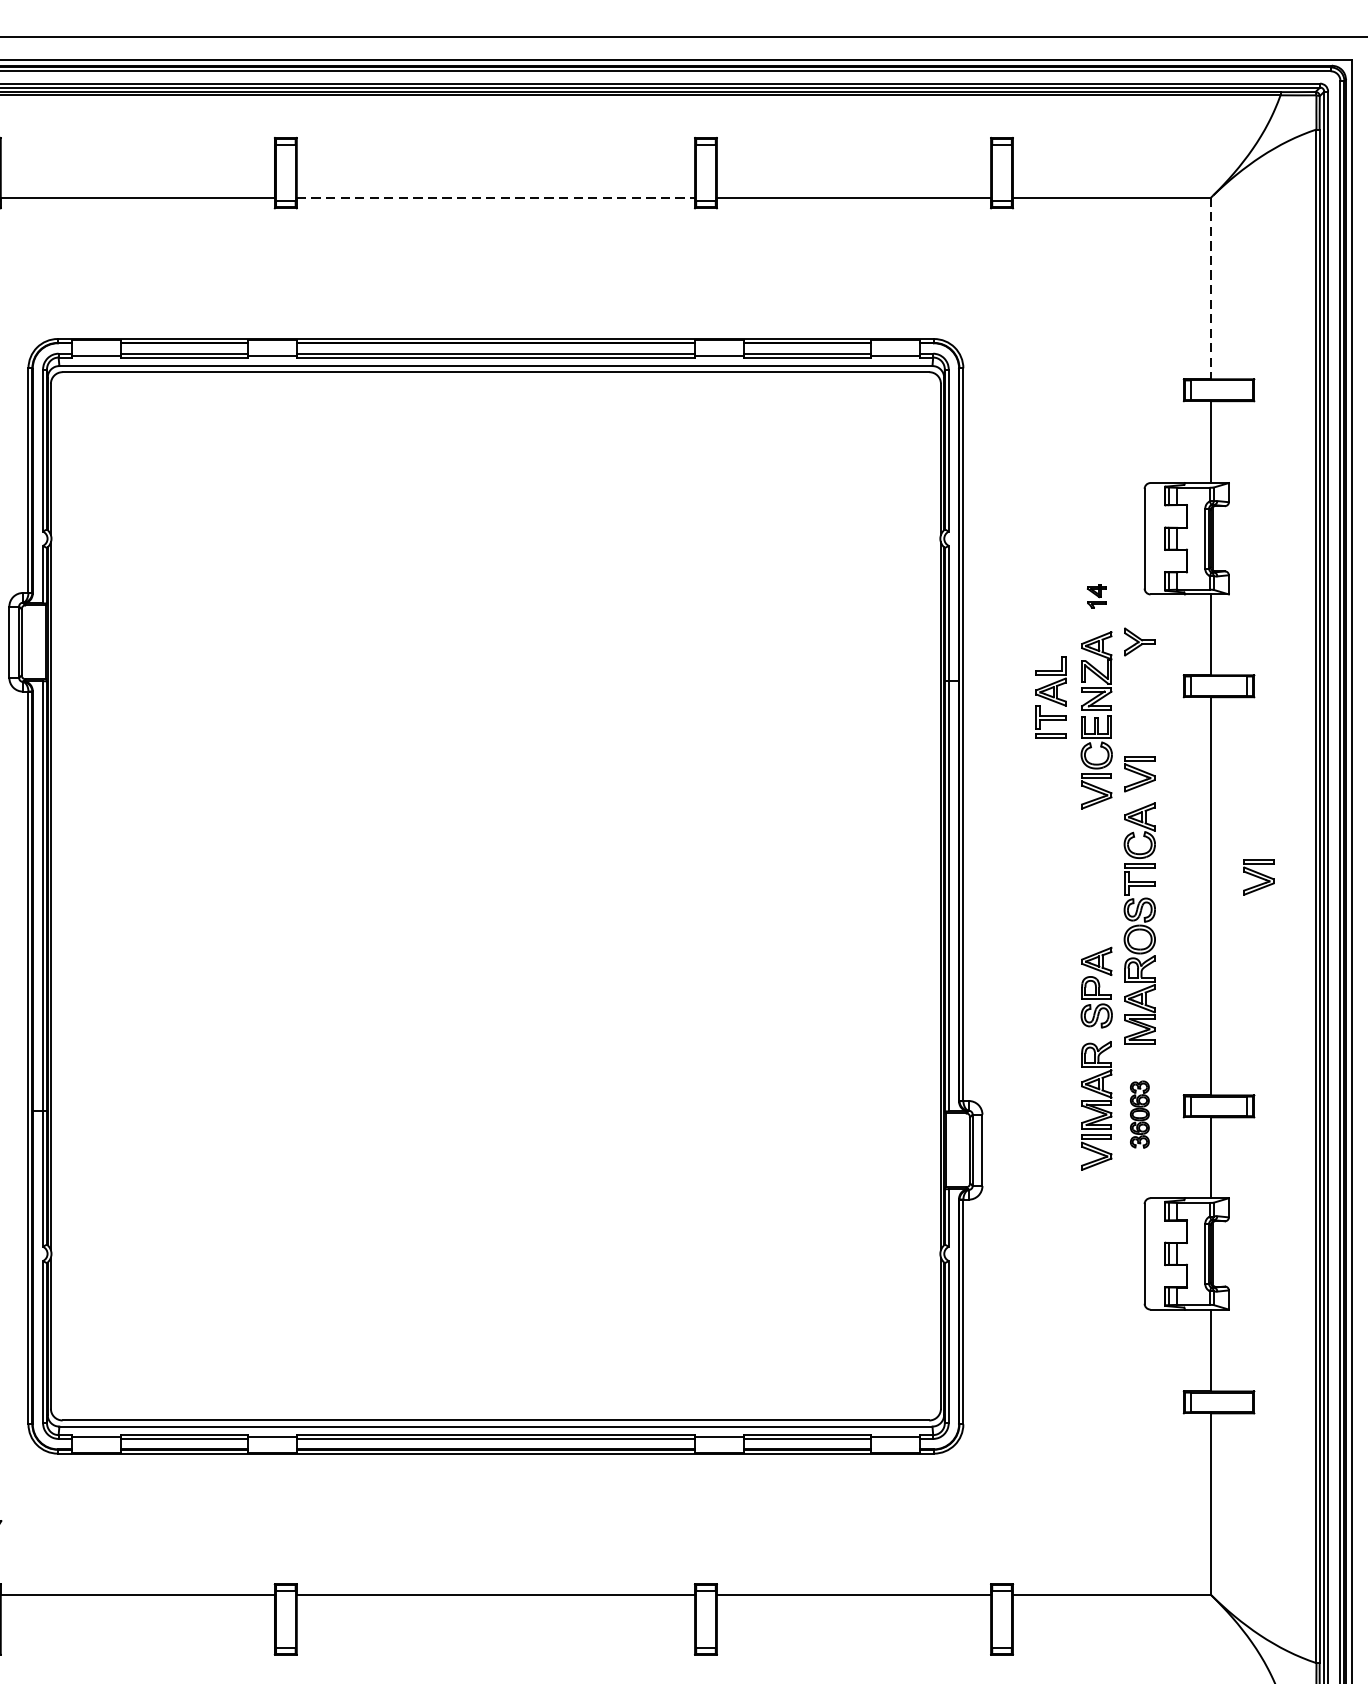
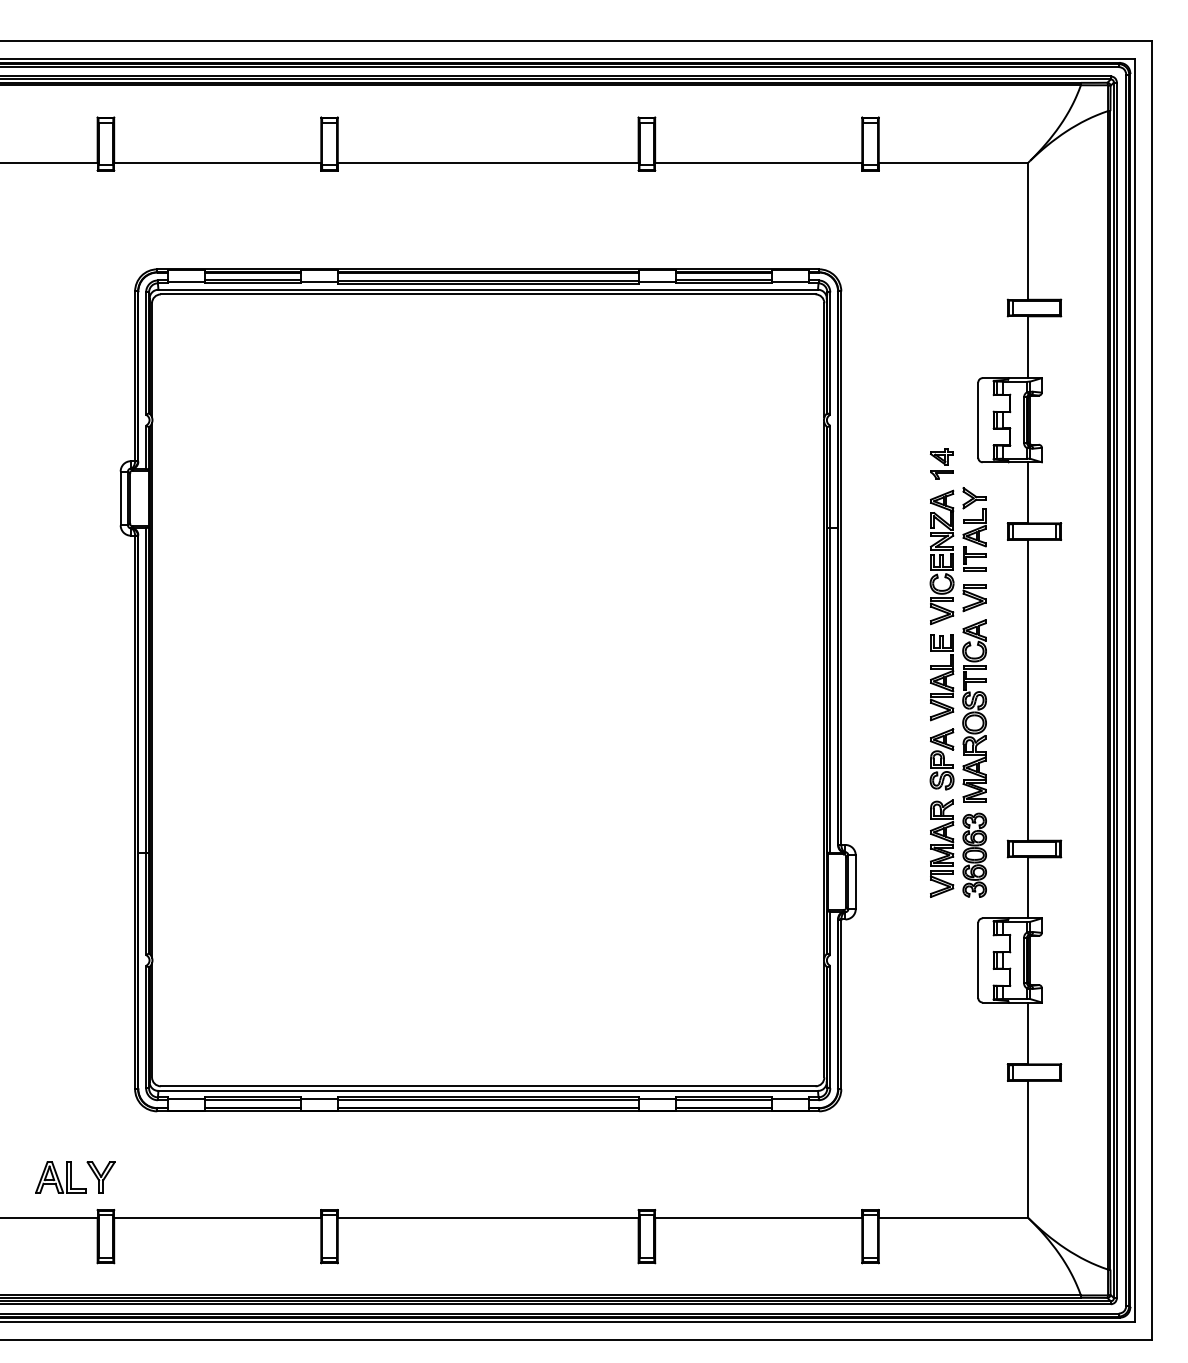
line: (496, 197) -> (488, 162), dashed -> solid
line: (1211, 288) -> (1028, 231), dashed -> solid
part: (1095, 596) -> (941, 463), size x1.67
part: (1050, 696) -> (974, 539), moved
part: (1258, 877) -> (1064, 676), removed
part: (1097, 879) -> (942, 677), added
part: (1139, 1113) -> (974, 854), size x1.67

